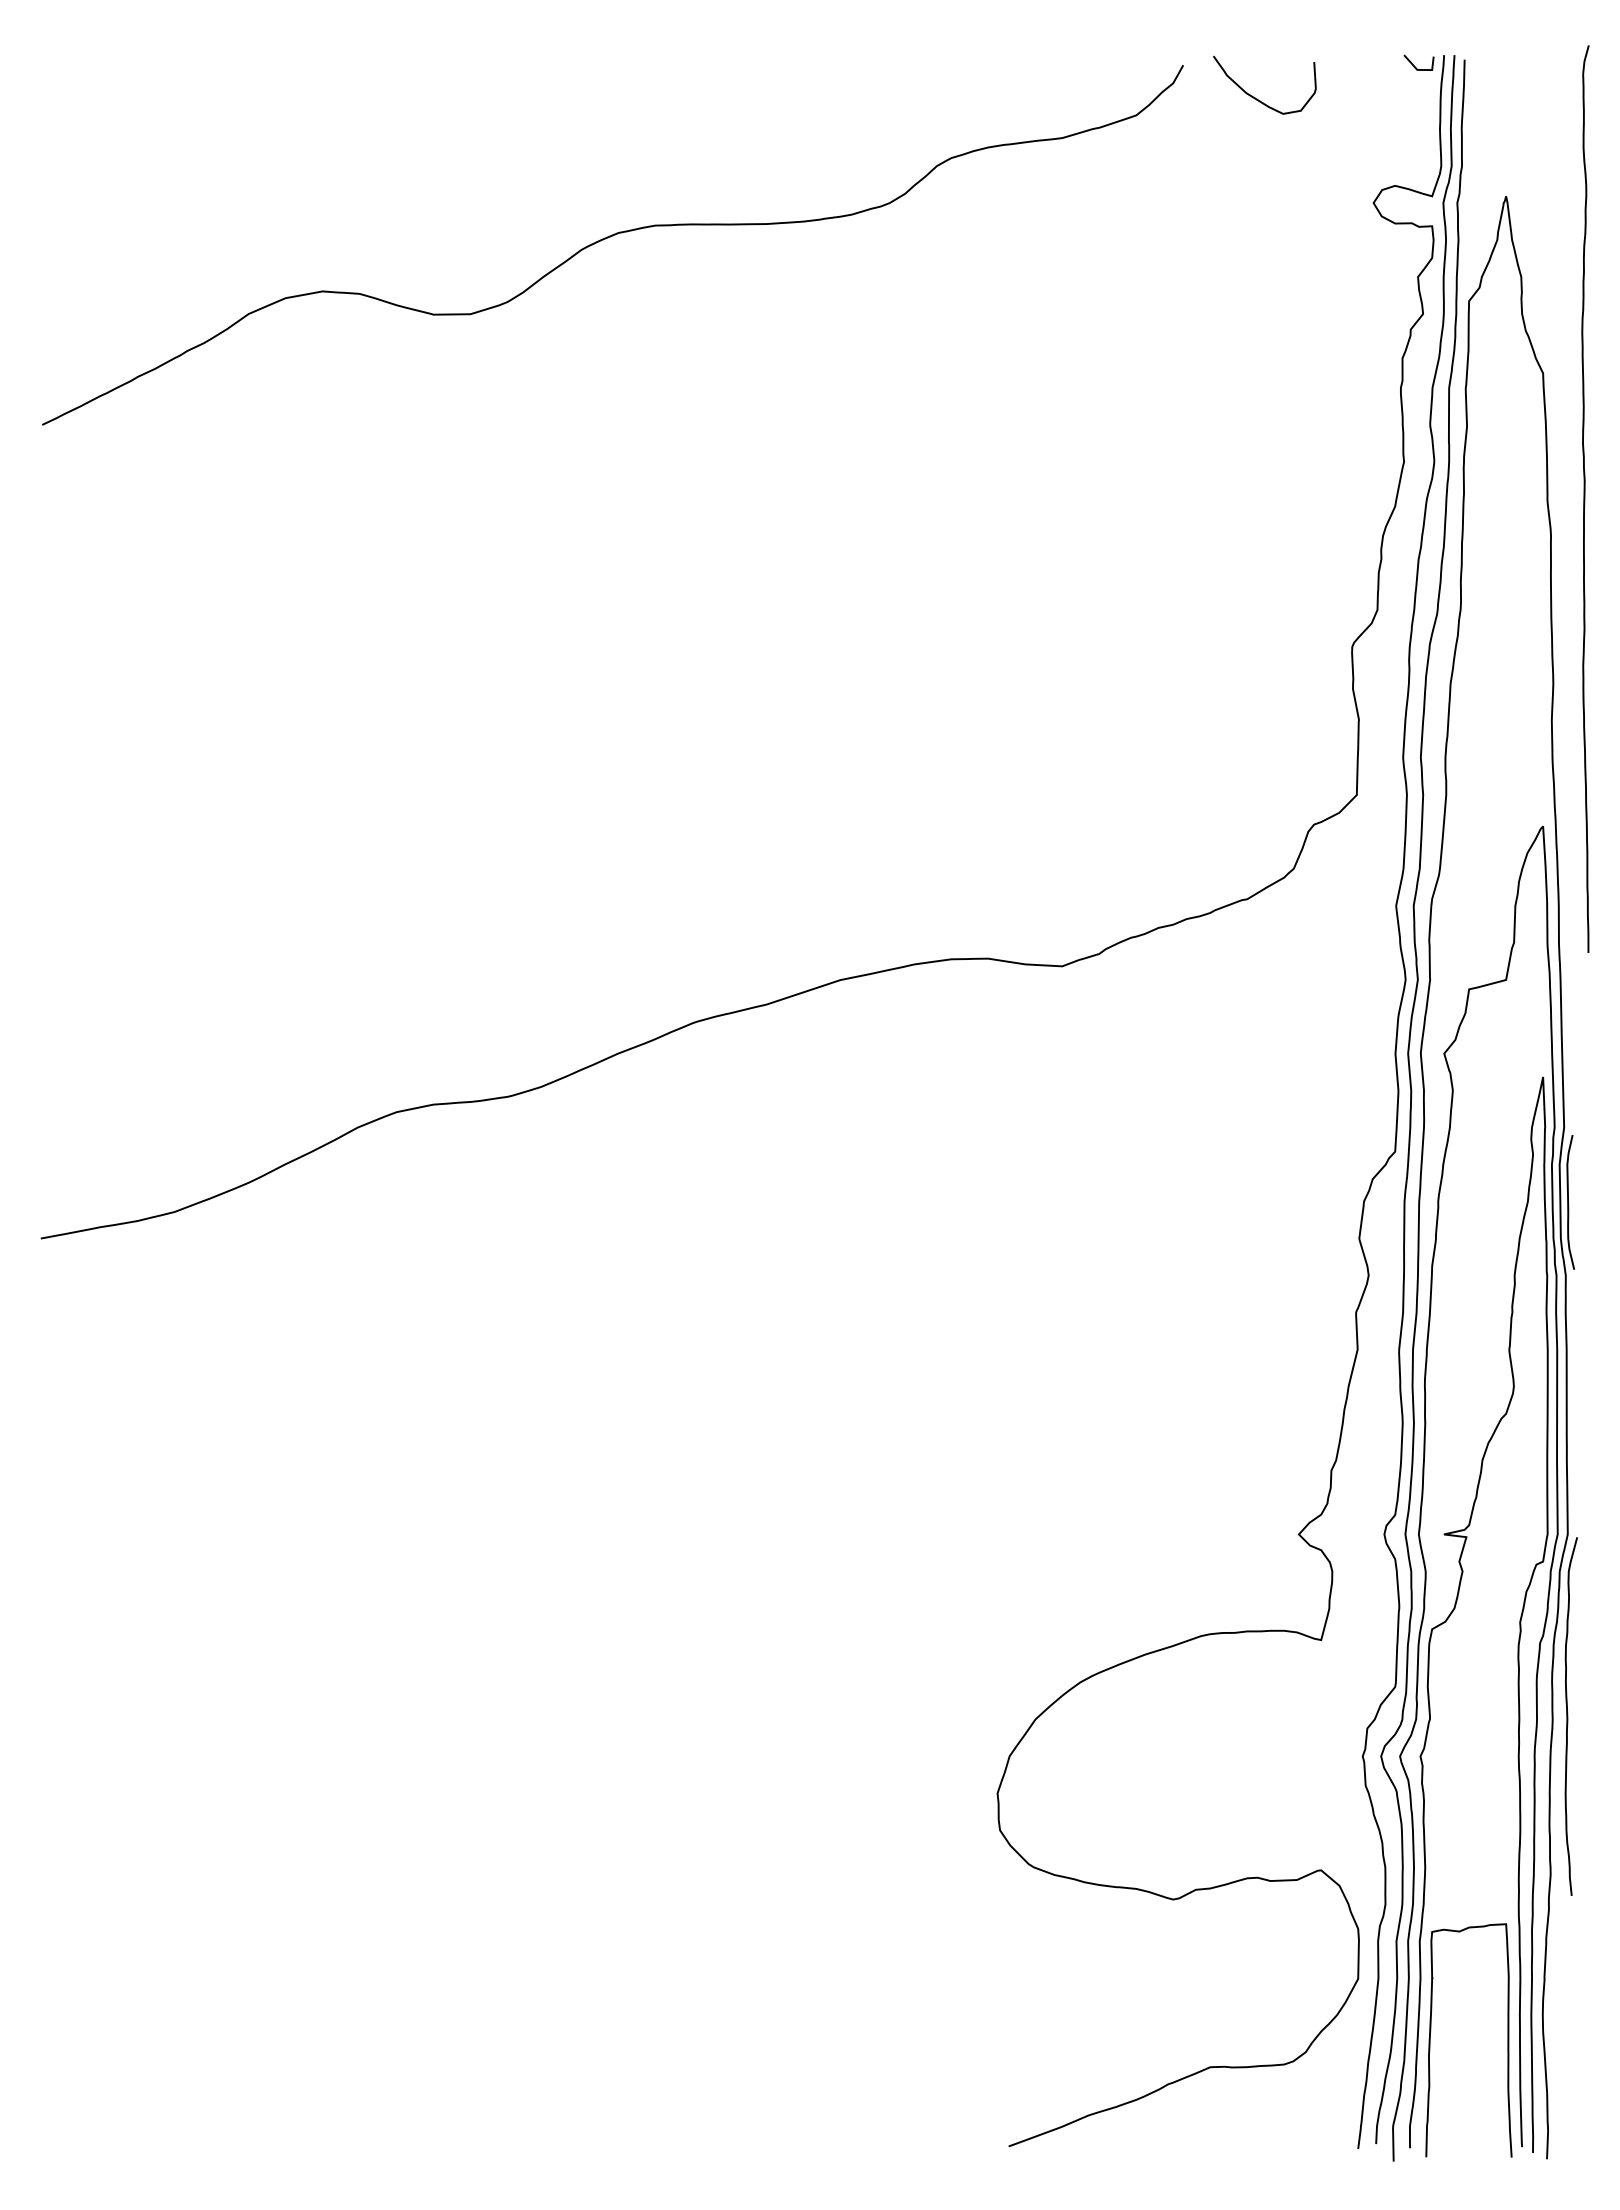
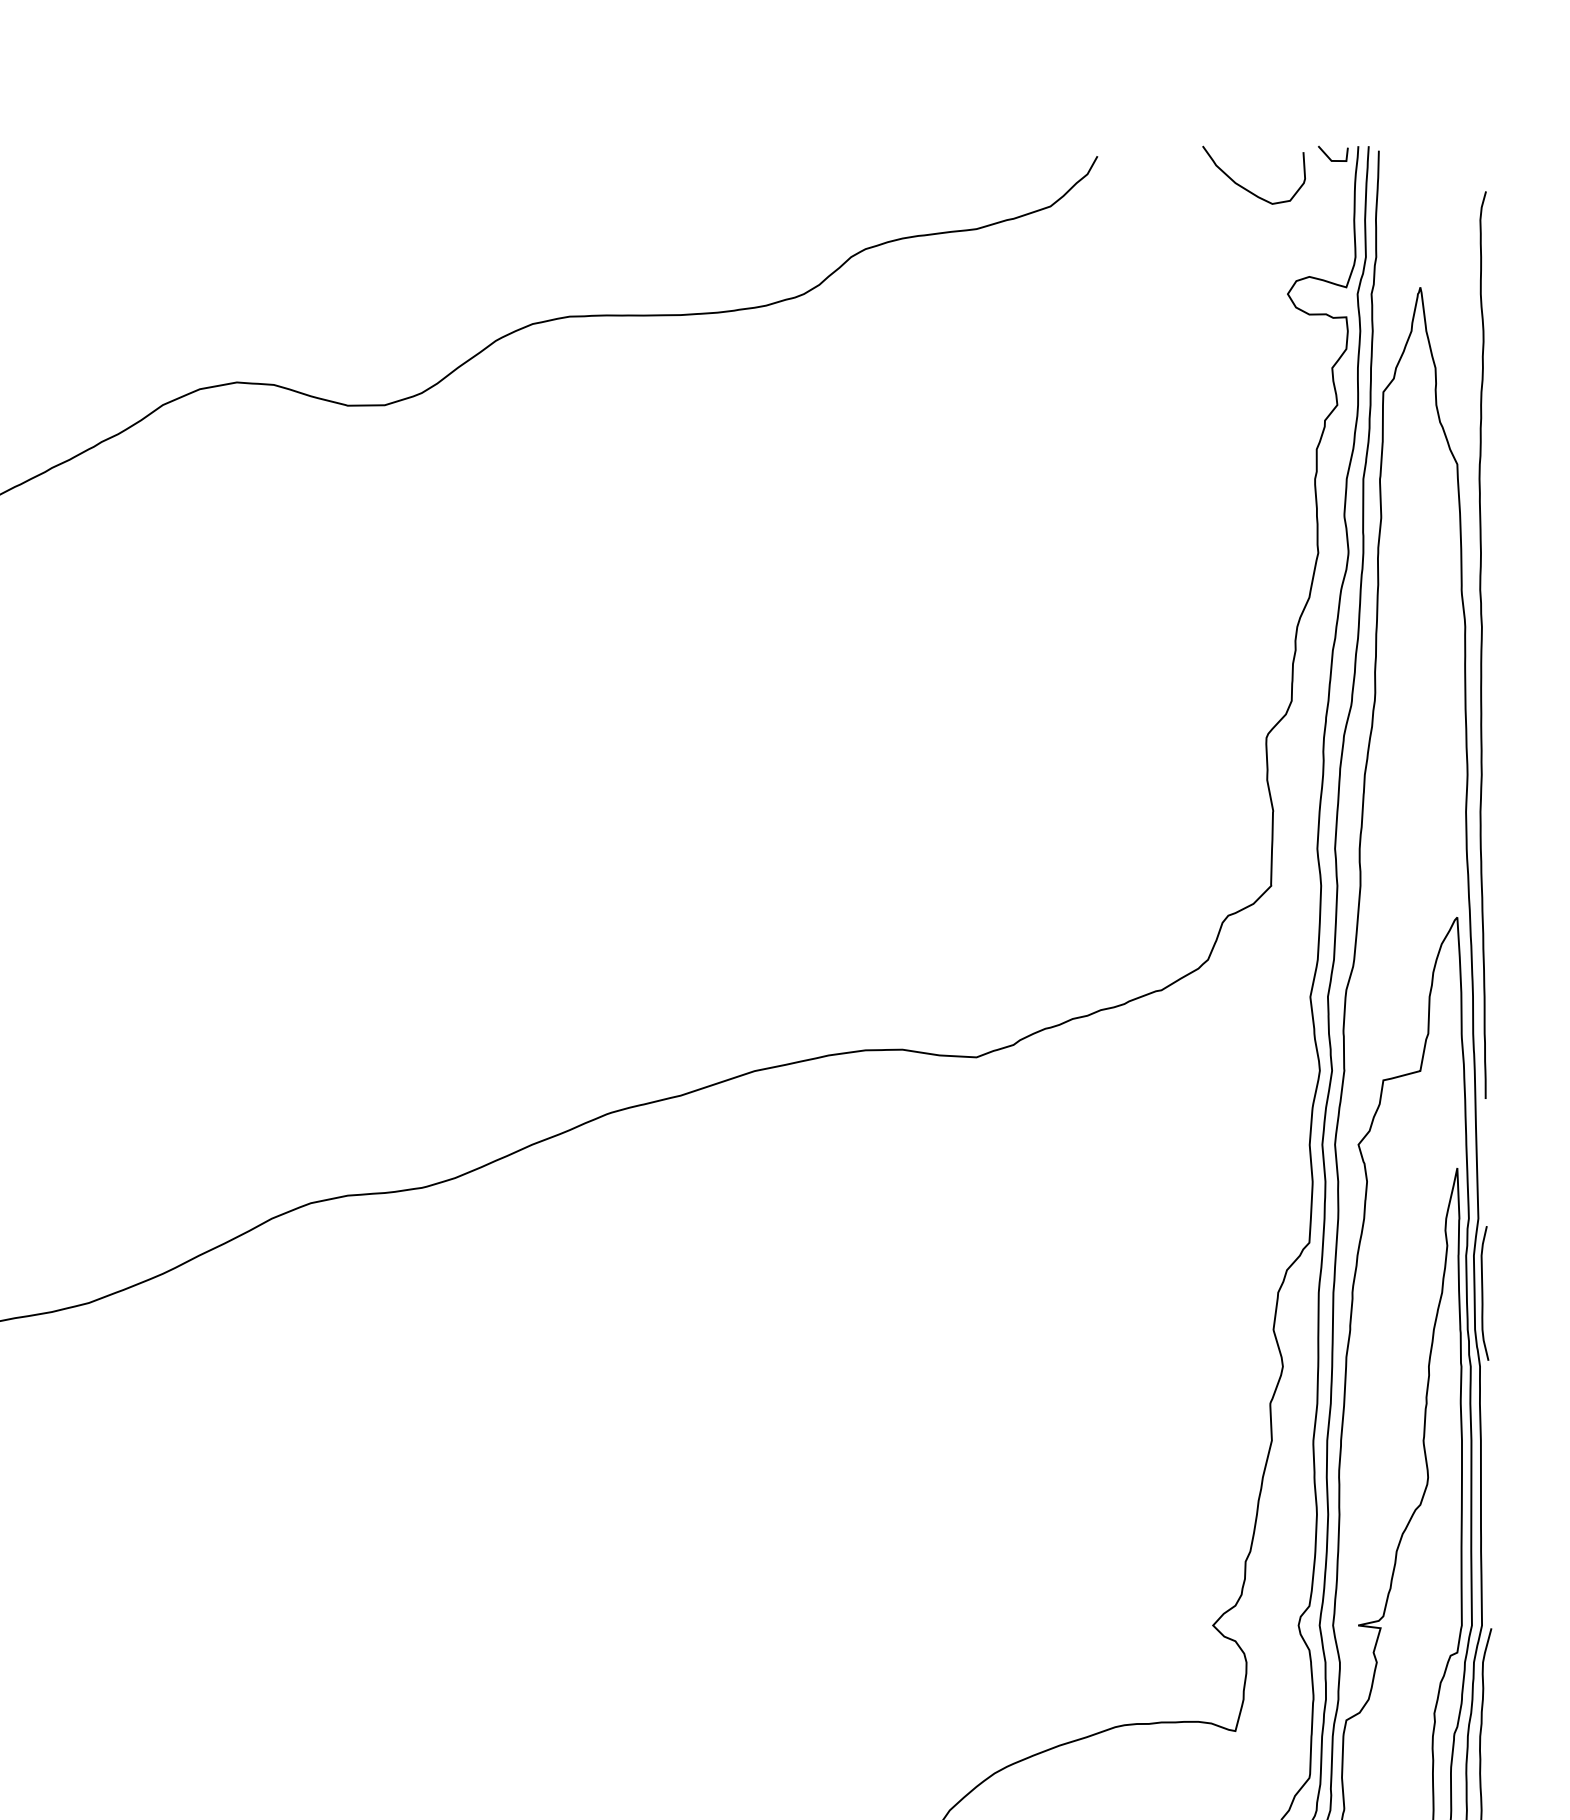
curve: (1257, 98) -> (1246, 188), moved
curve: (1585, 498) -> (1482, 644), moved

